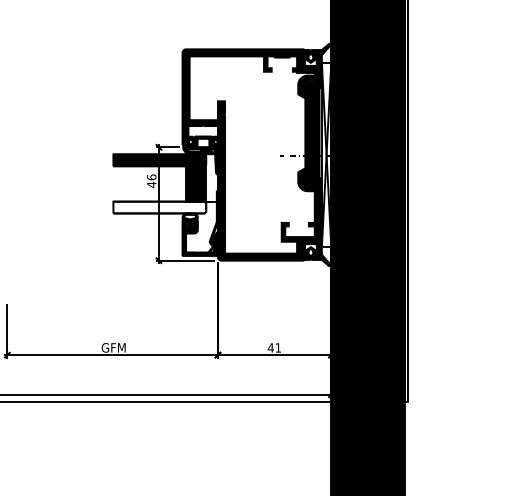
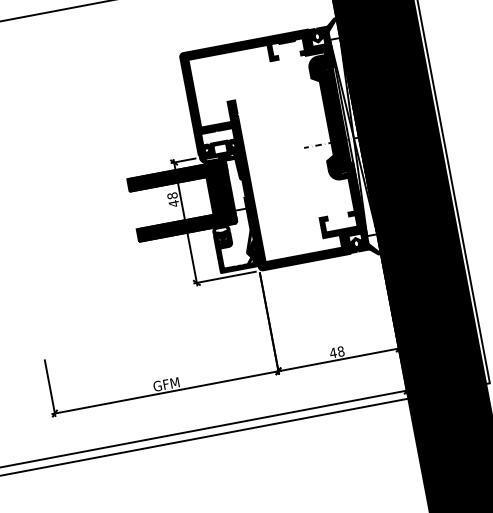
text: (151, 177) -> (172, 196), 46 -> 48
fill: (159, 207) -> (186, 226), added
text: (278, 347) -> (341, 351), 41 -> 48

